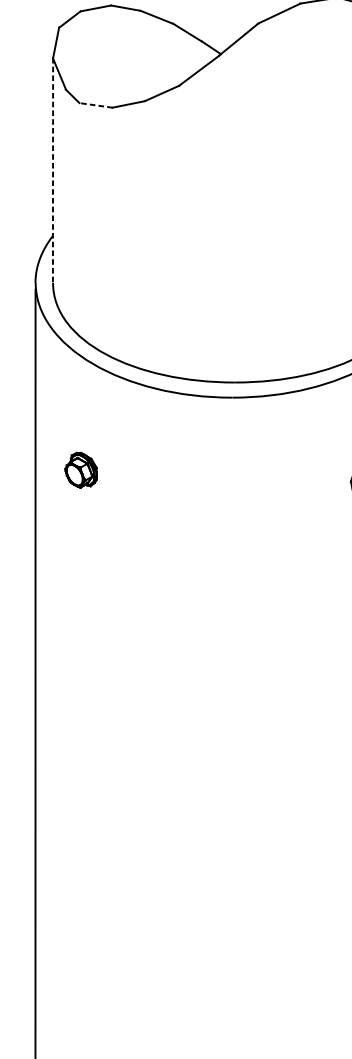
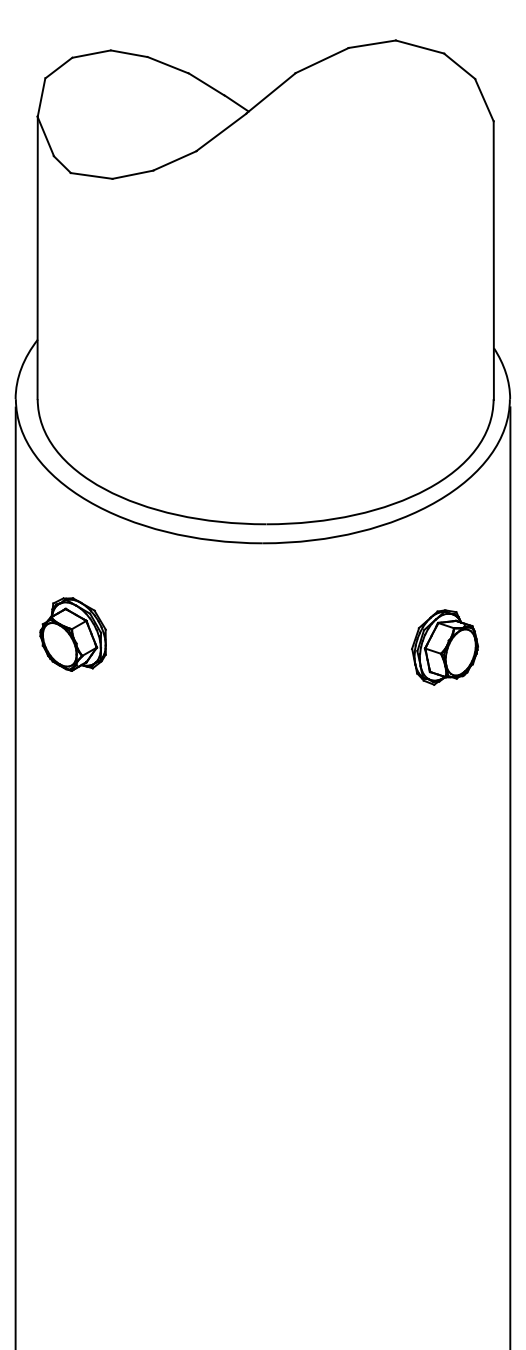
line: (95, 105) -> (91, 175), dashed -> solid
line: (52, 171) -> (37, 258), dashed -> solid
part: (80, 470) -> (72, 634), size x1.67

